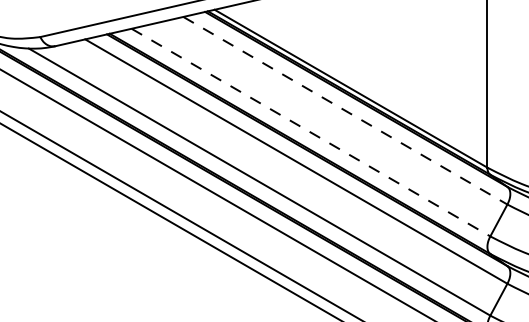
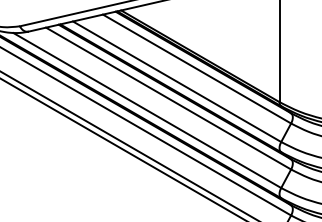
line: (346, 111) -> (197, 69), dashed -> solid
line: (311, 133) -> (177, 82), dashed -> solid

